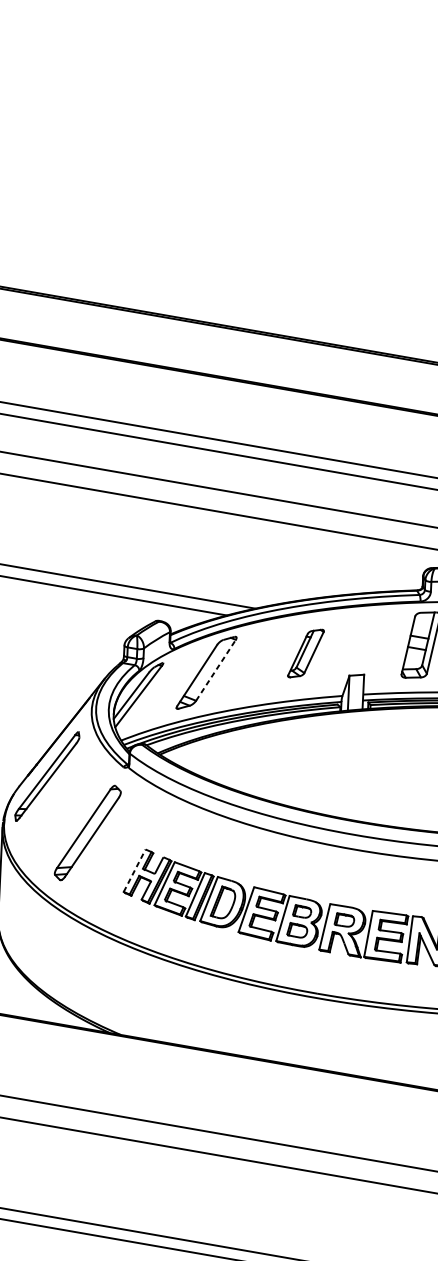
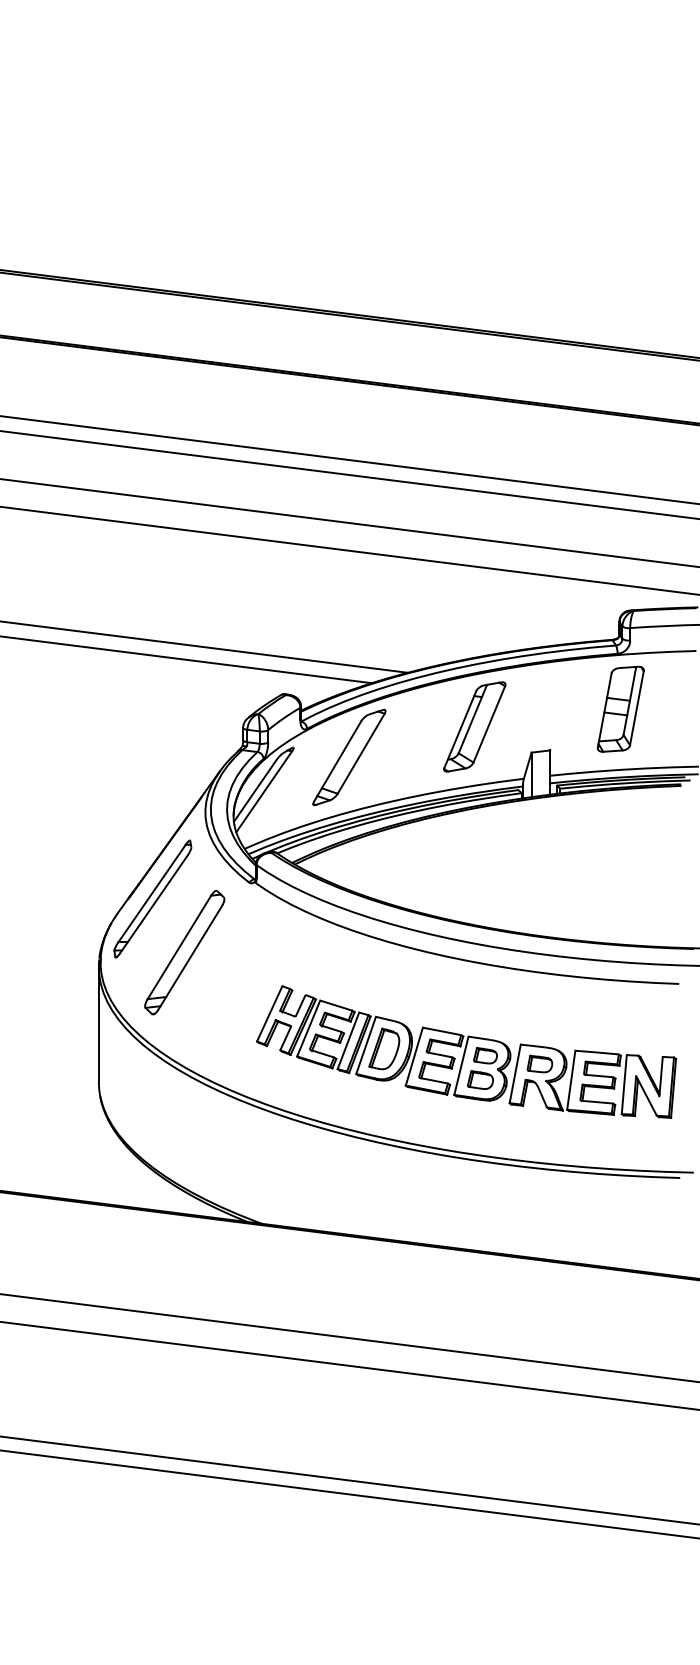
part: (305, 653) -> (474, 726), size x1.43
line: (216, 670) -> (361, 753), dashed -> solid
part: (87, 832) -> (184, 952), moved
line: (134, 870) -> (269, 1013), dashed -> solid

